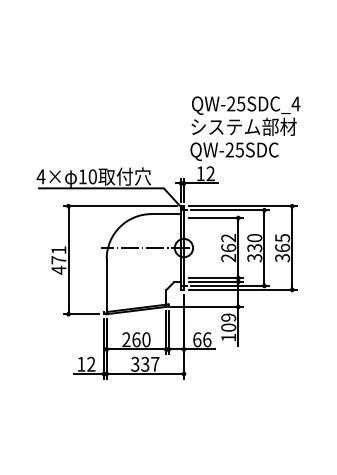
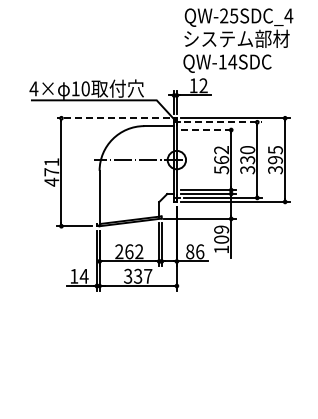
text: (234, 149) -> (227, 61), QW-25SDC -> QW-14SDC
line: (119, 206) -> (112, 118), solid -> dashed
line: (230, 210) -> (223, 122), solid -> dashed
line: (216, 218) -> (209, 130), solid -> dashed
text: (282, 247) -> (275, 159), 365 -> 395
text: (228, 258) -> (221, 170), 262 -> 562
text: (146, 339) -> (139, 251), 260 -> 262
text: (197, 339) -> (190, 251), 66 -> 86
text: (90, 363) -> (83, 275), 12 -> 14

